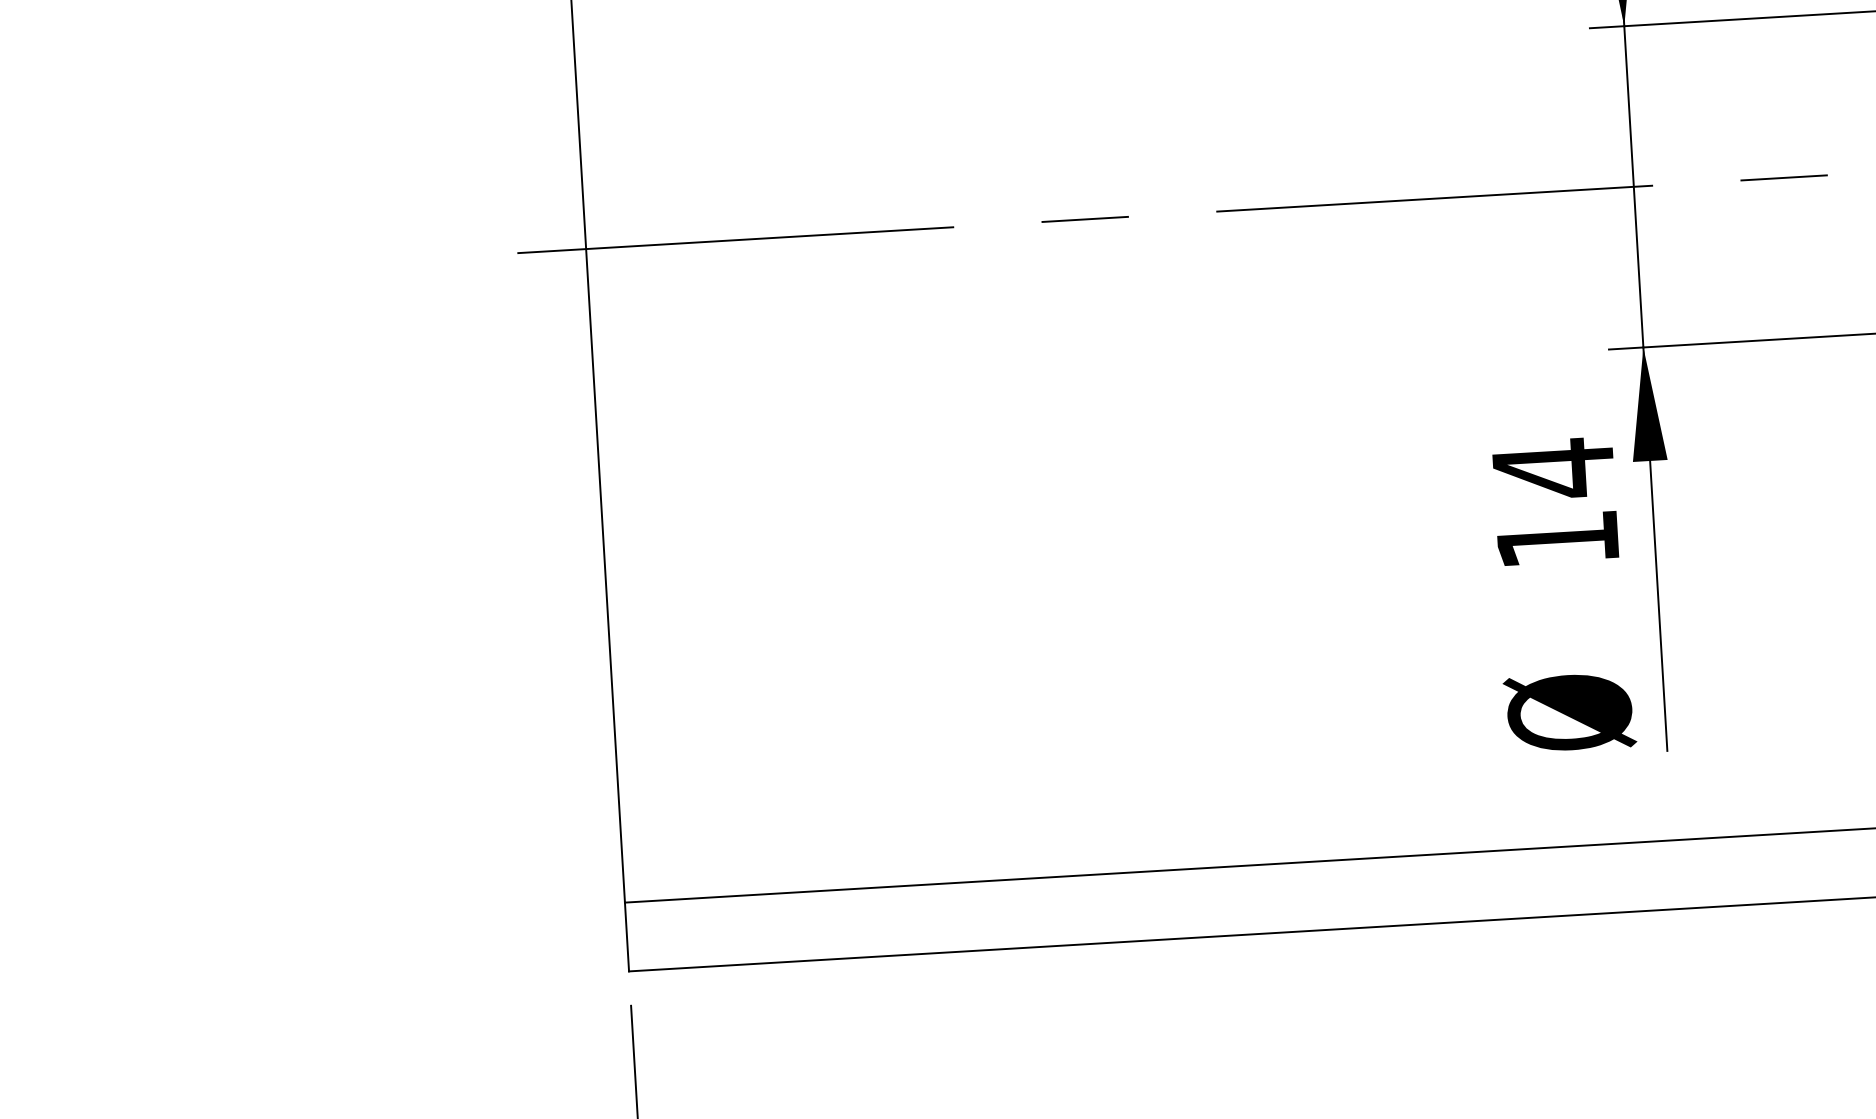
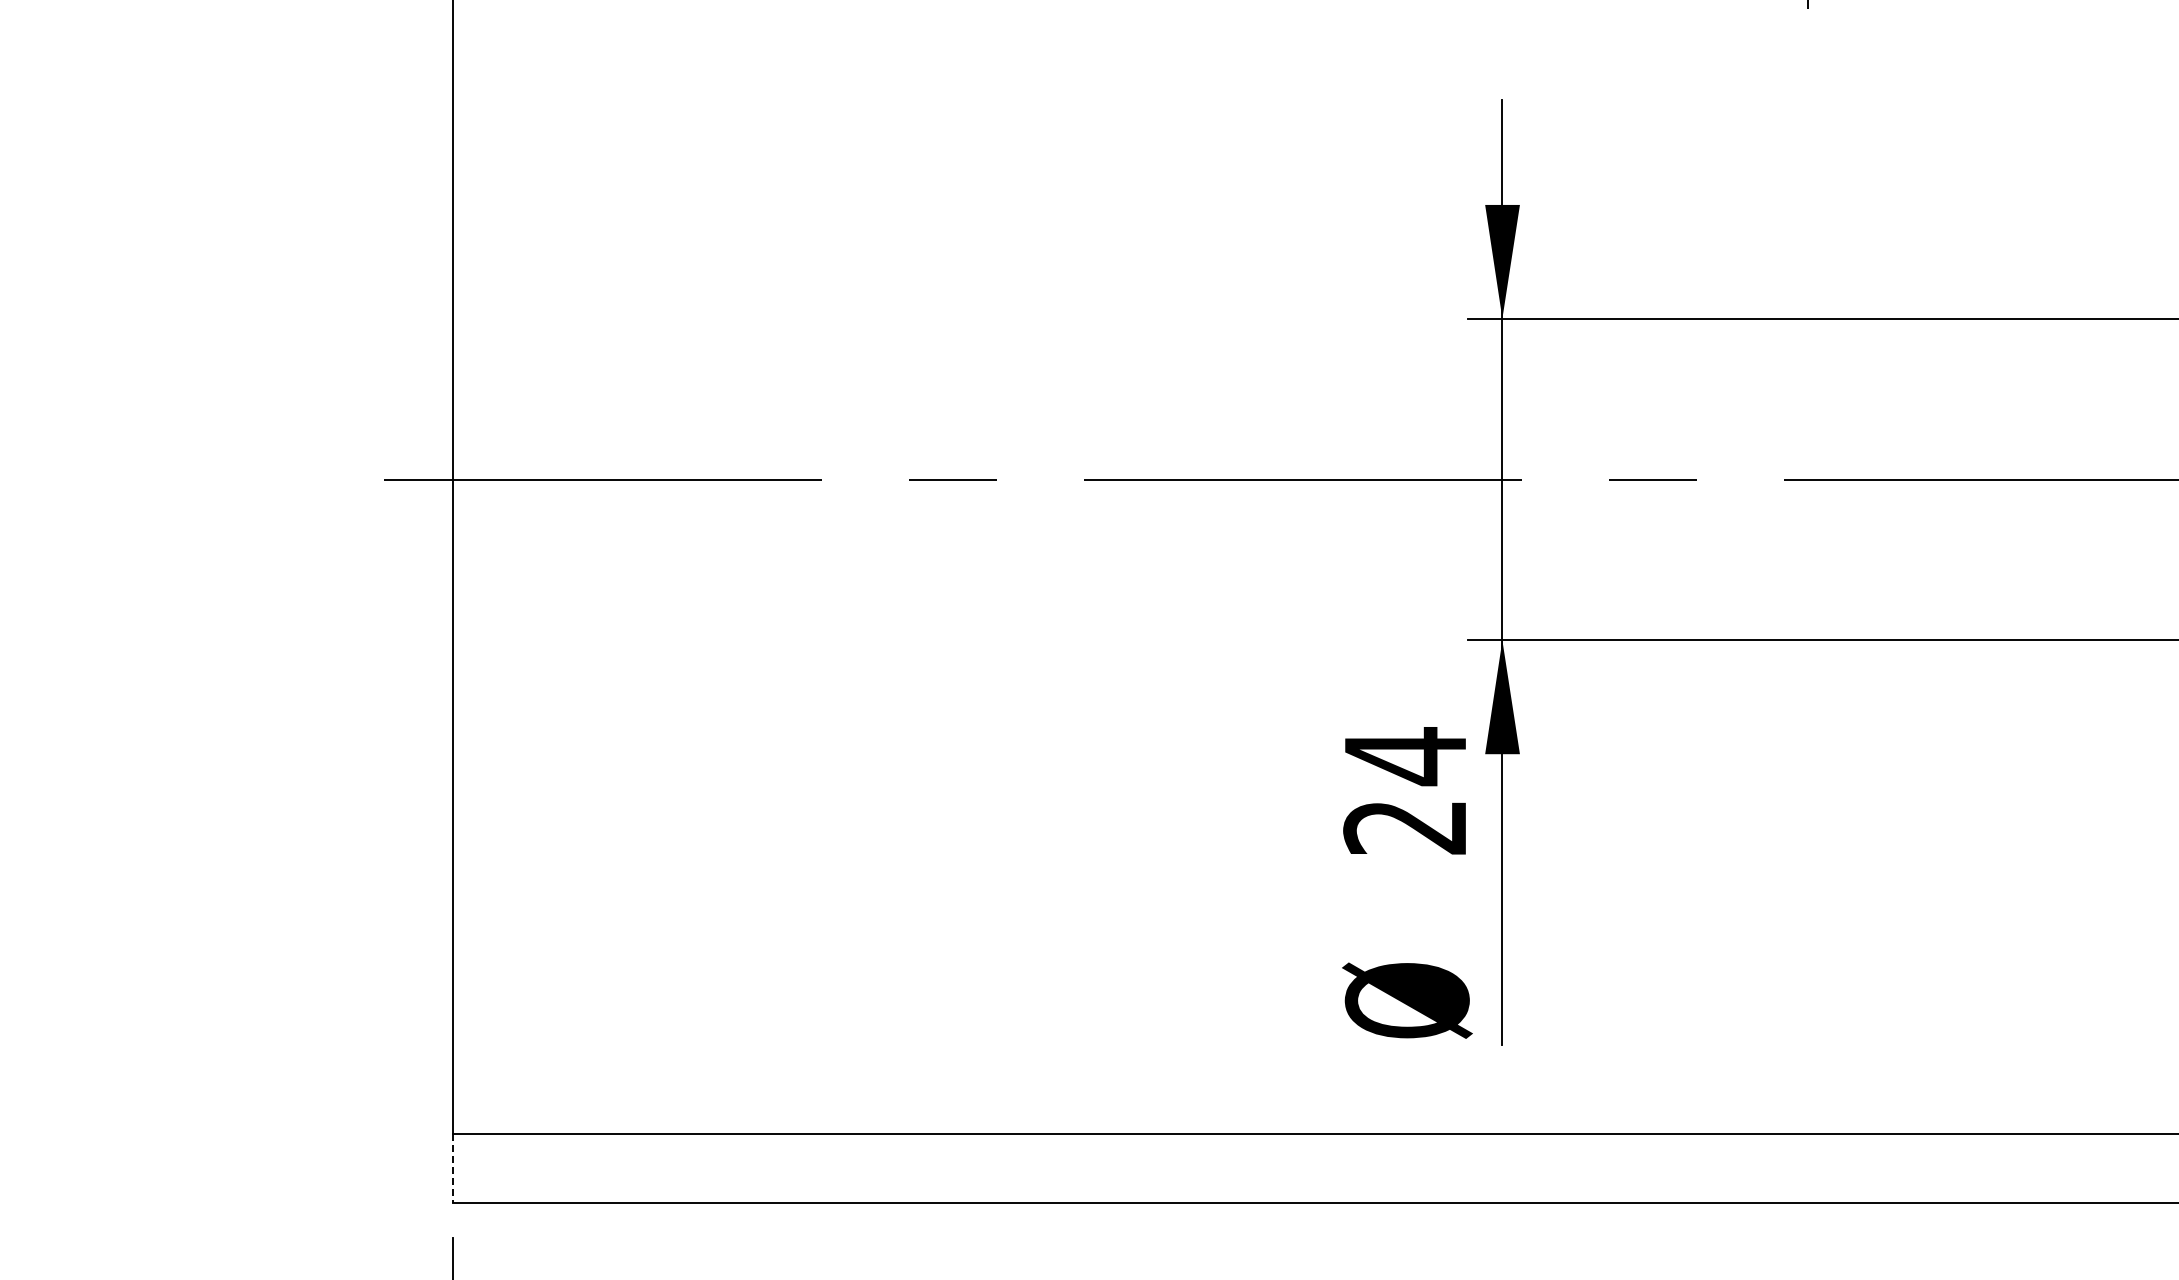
text: (1556, 540) -> (1404, 828), 14 -> 24
line: (626, 937) -> (452, 1169), solid -> dashed

